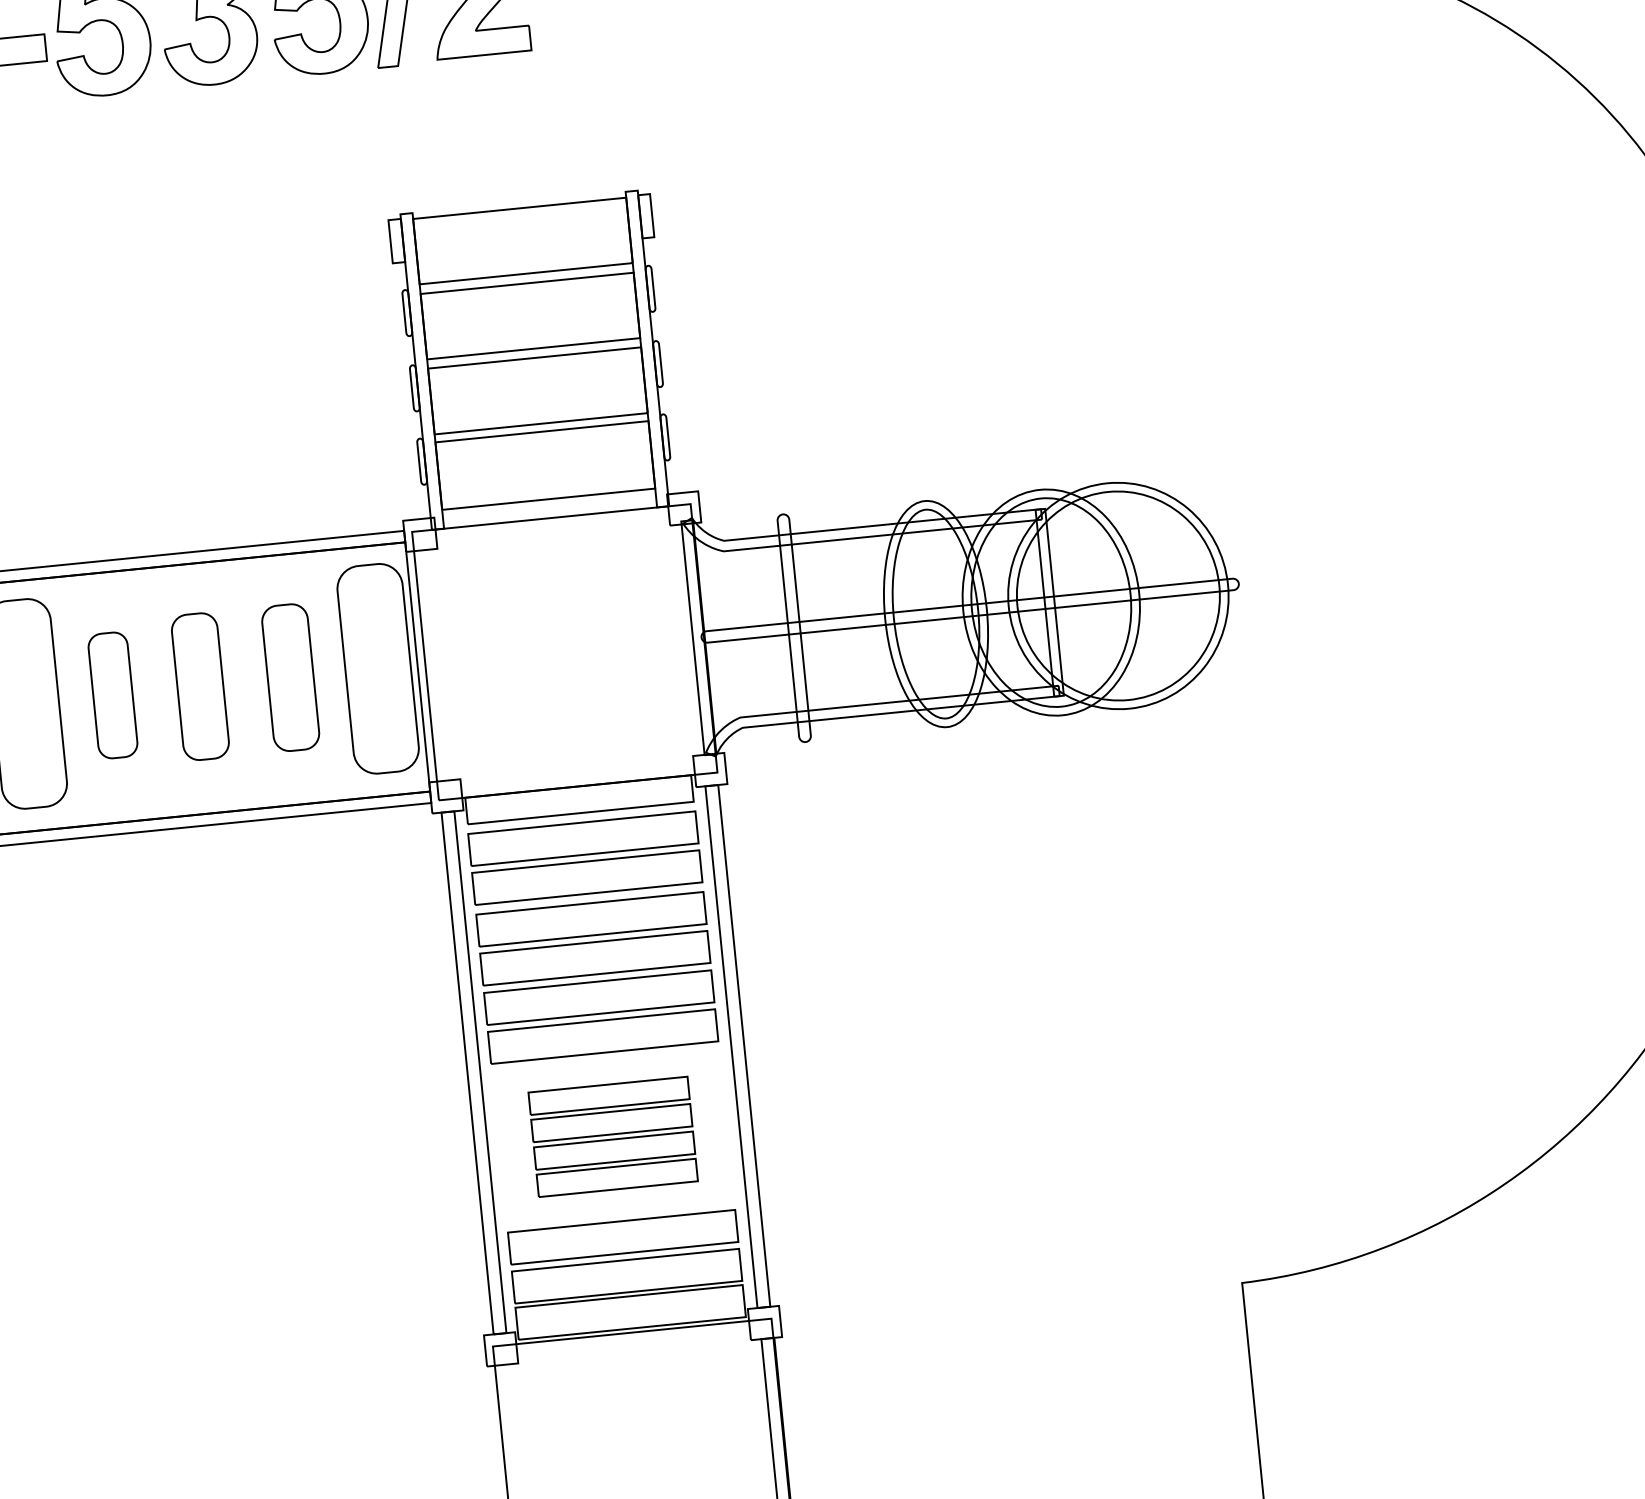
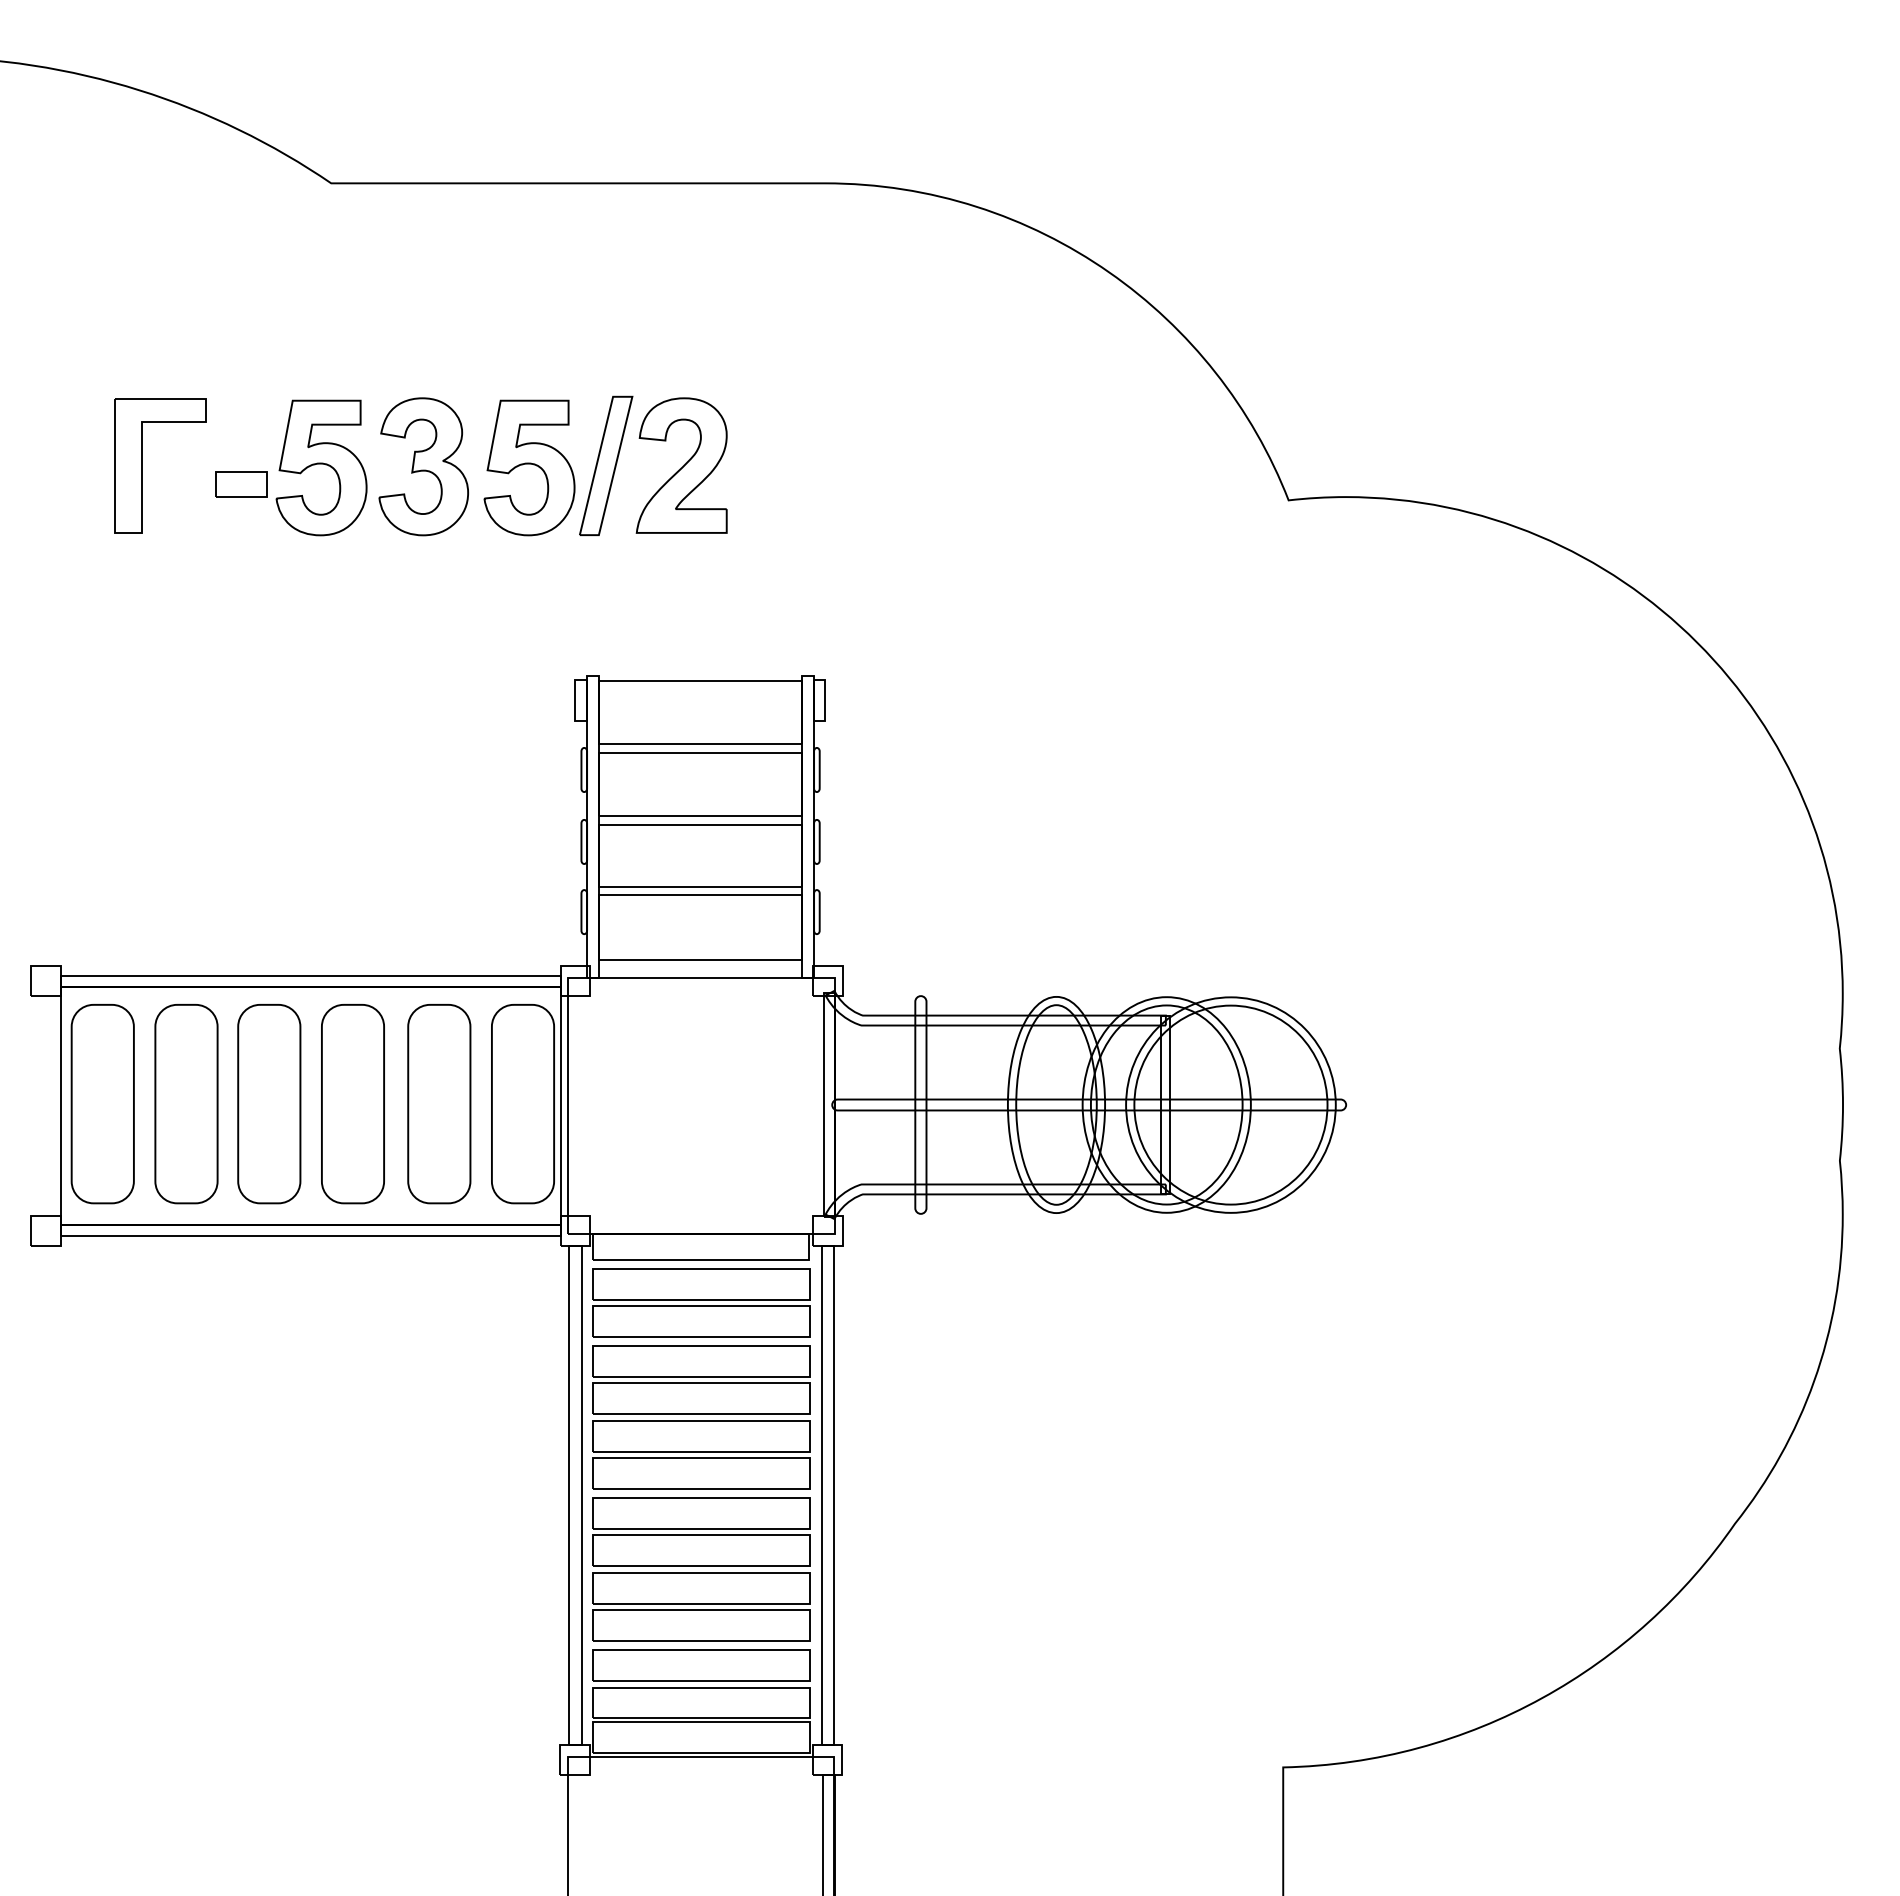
part: (290, 677) -> (439, 1104), size x1.43
part: (199, 687) -> (352, 1104), size x1.43
part: (113, 695) -> (269, 1104), size x1.67
part: (613, 1136) -> (701, 1569), size x1.43

